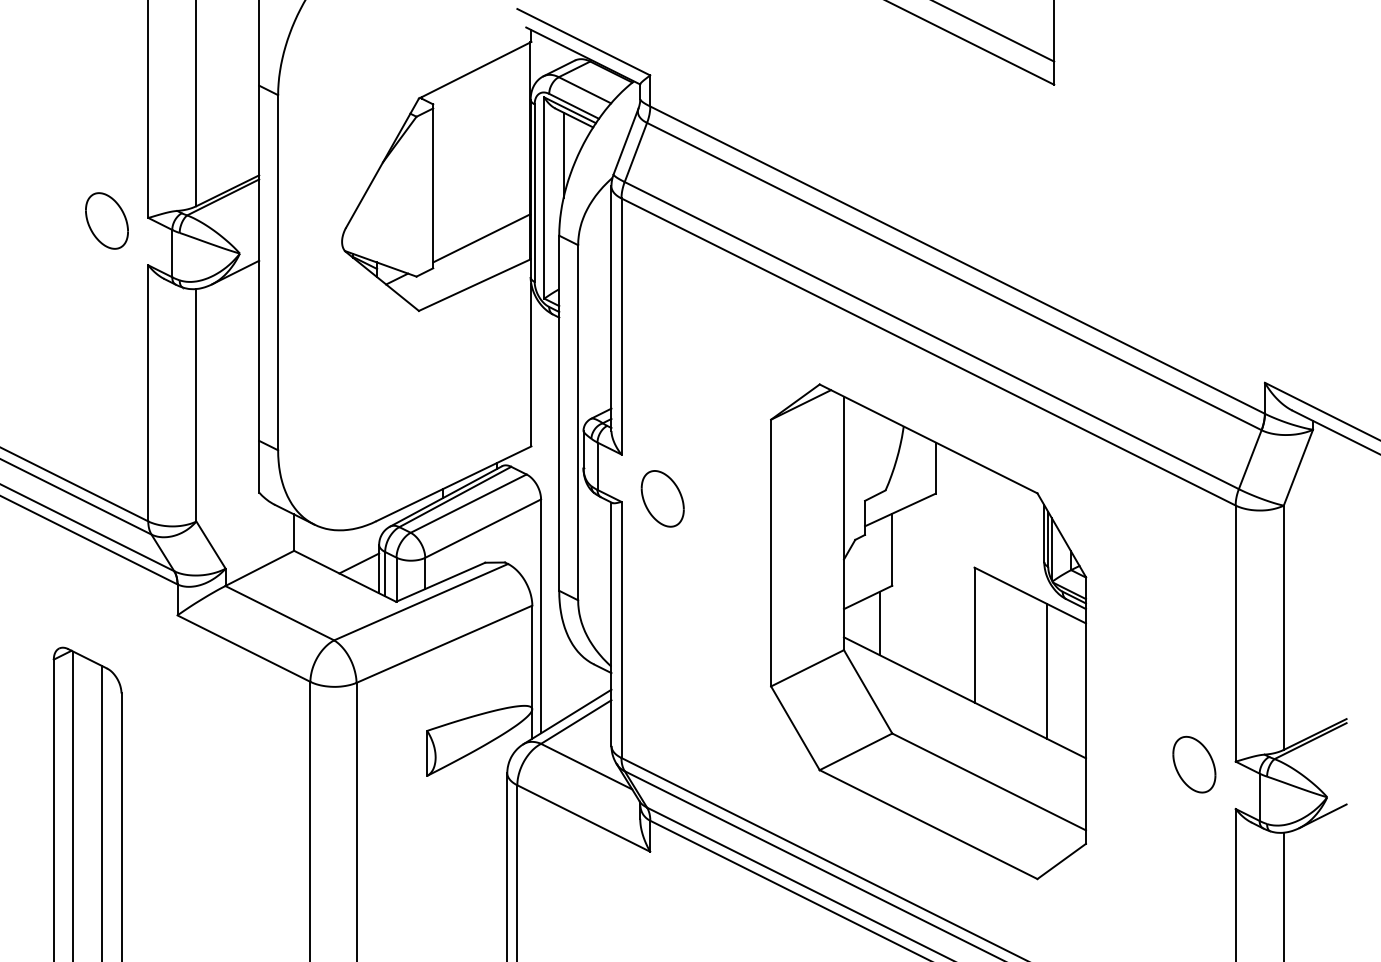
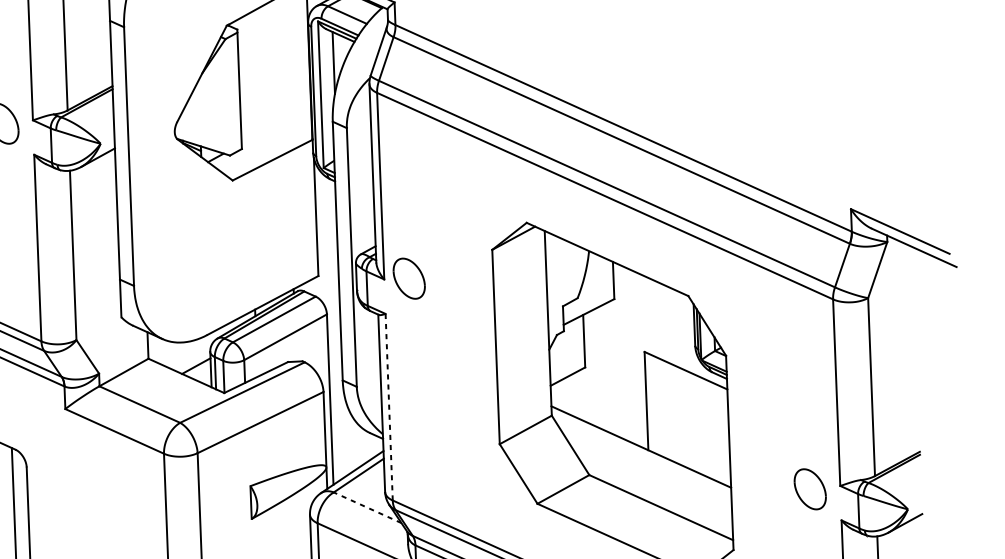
line: (481, 238) -> (276, 125), removed
part: (662, 498) -> (409, 278), moved
line: (880, 623) -> (577, 395), removed
line: (621, 630) -> (389, 407), solid -> dashed
line: (1046, 670) -> (699, 424), removed
line: (586, 766) -> (367, 507), solid -> dashed

